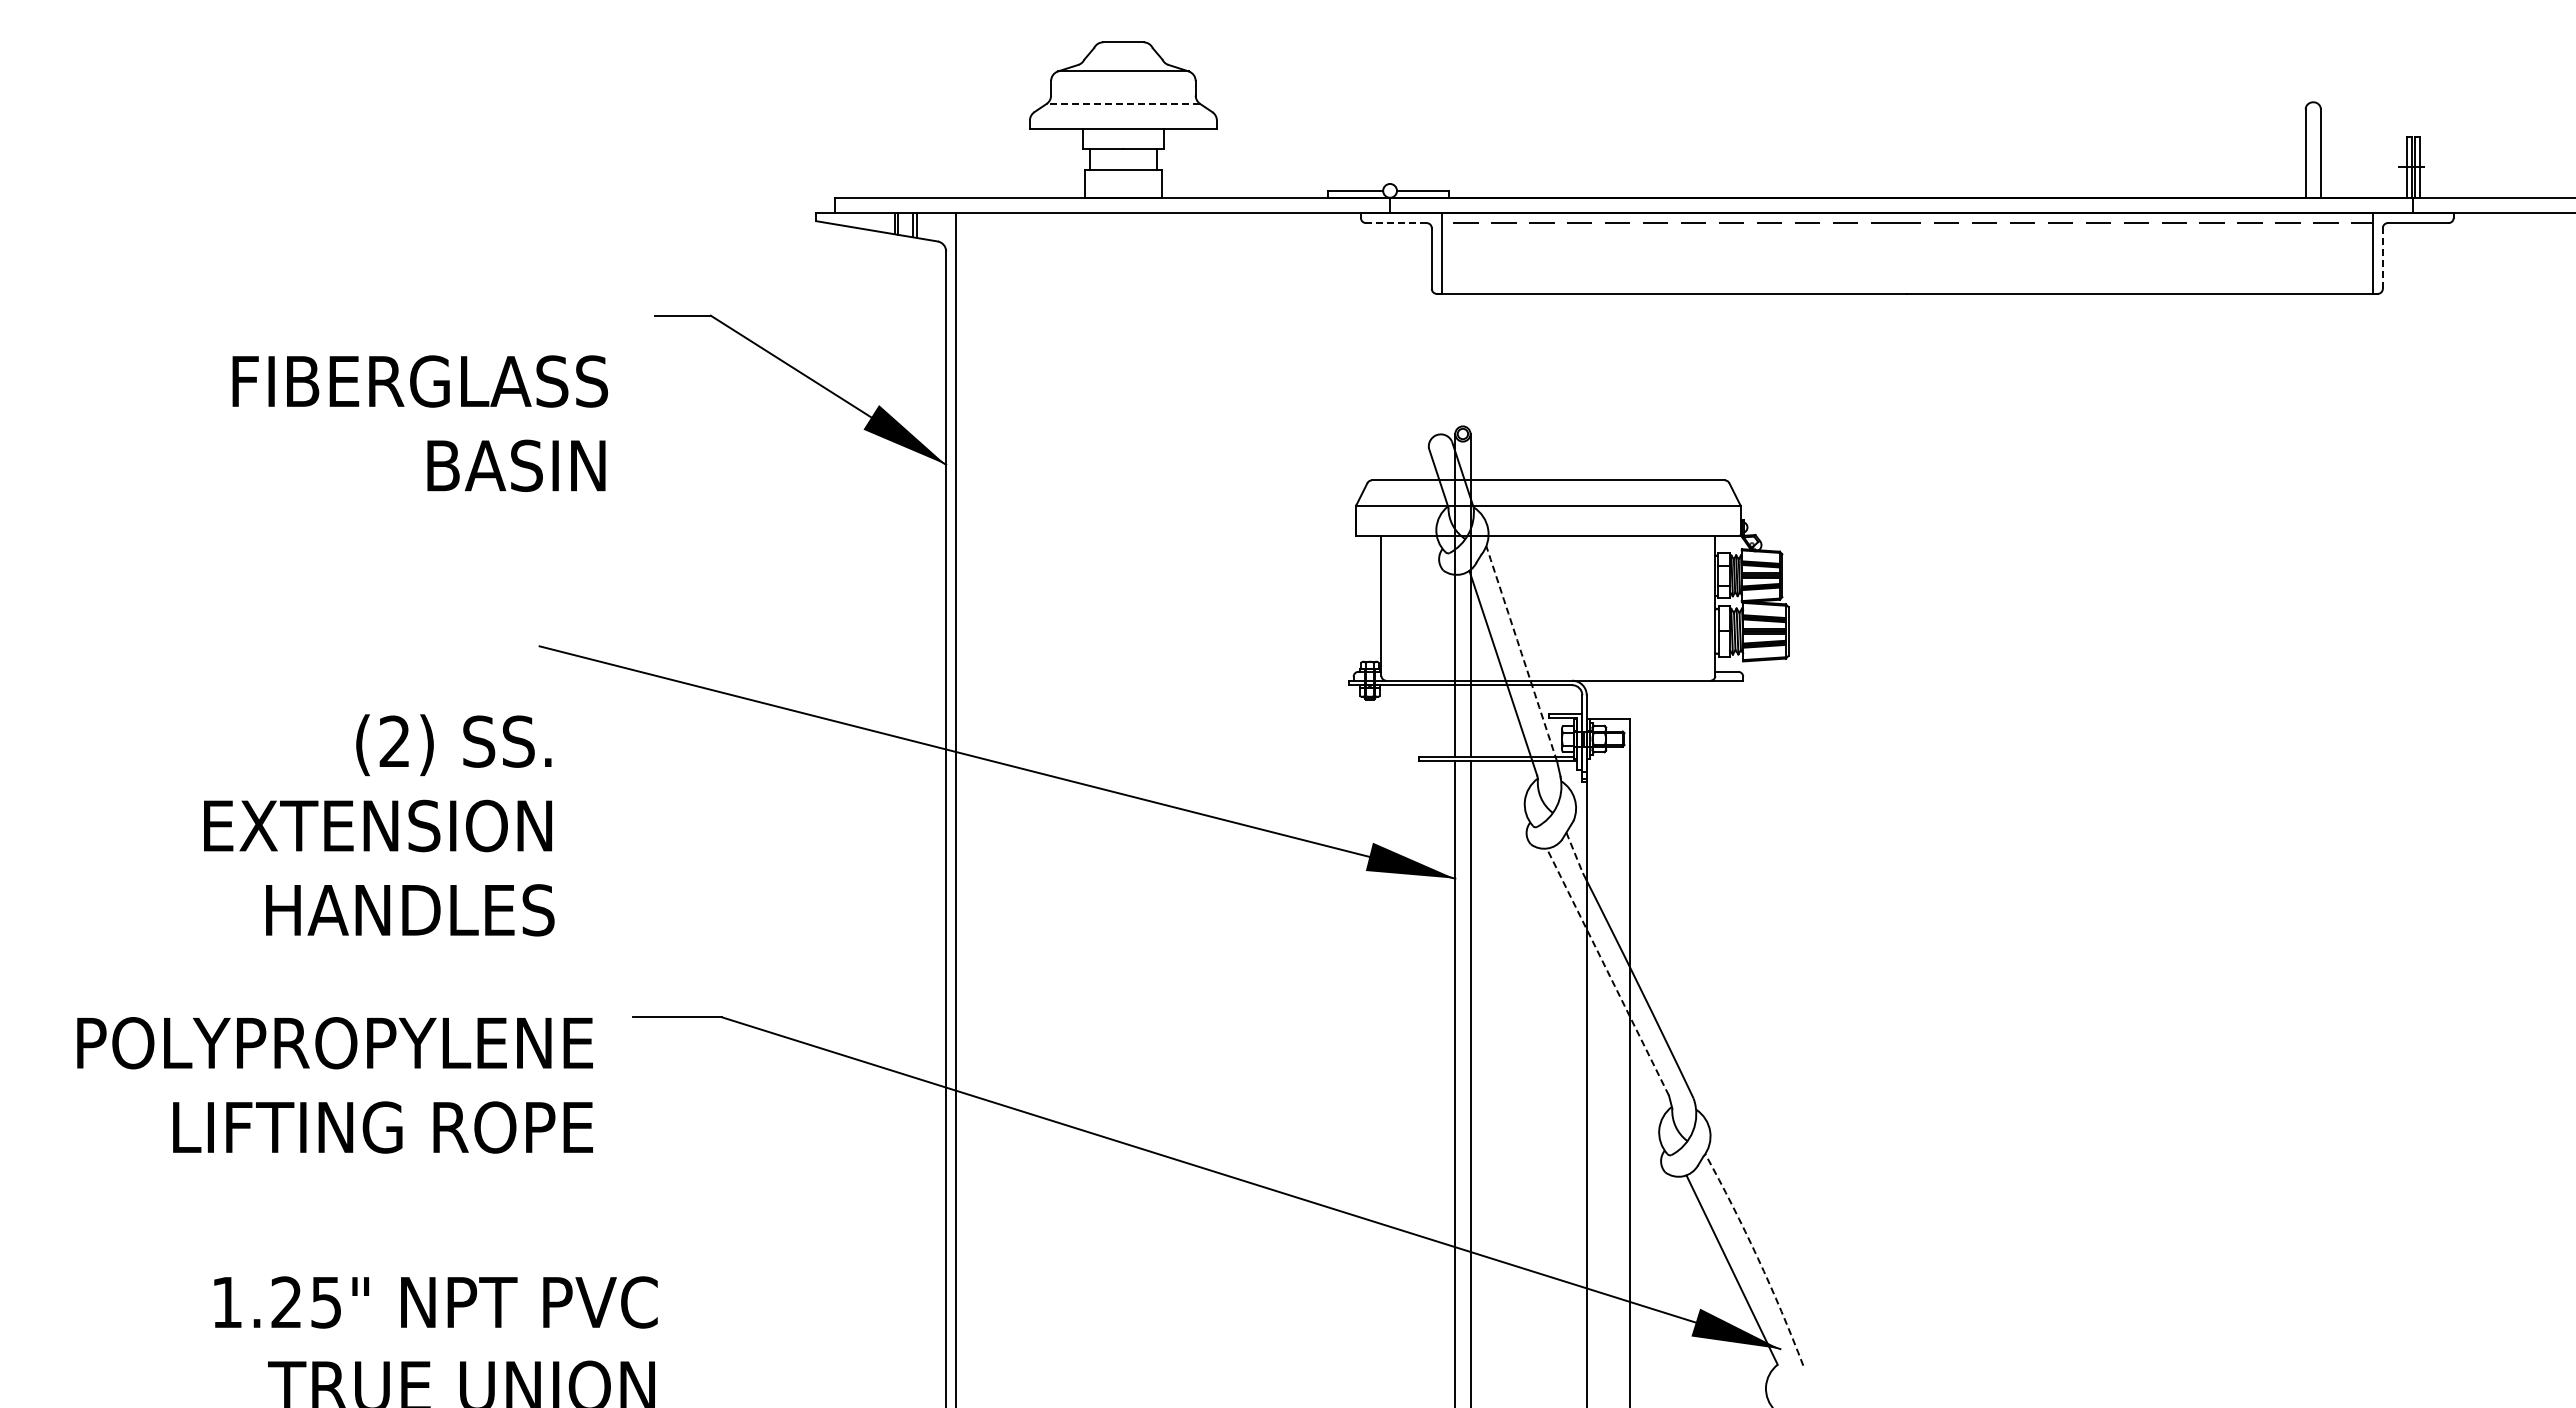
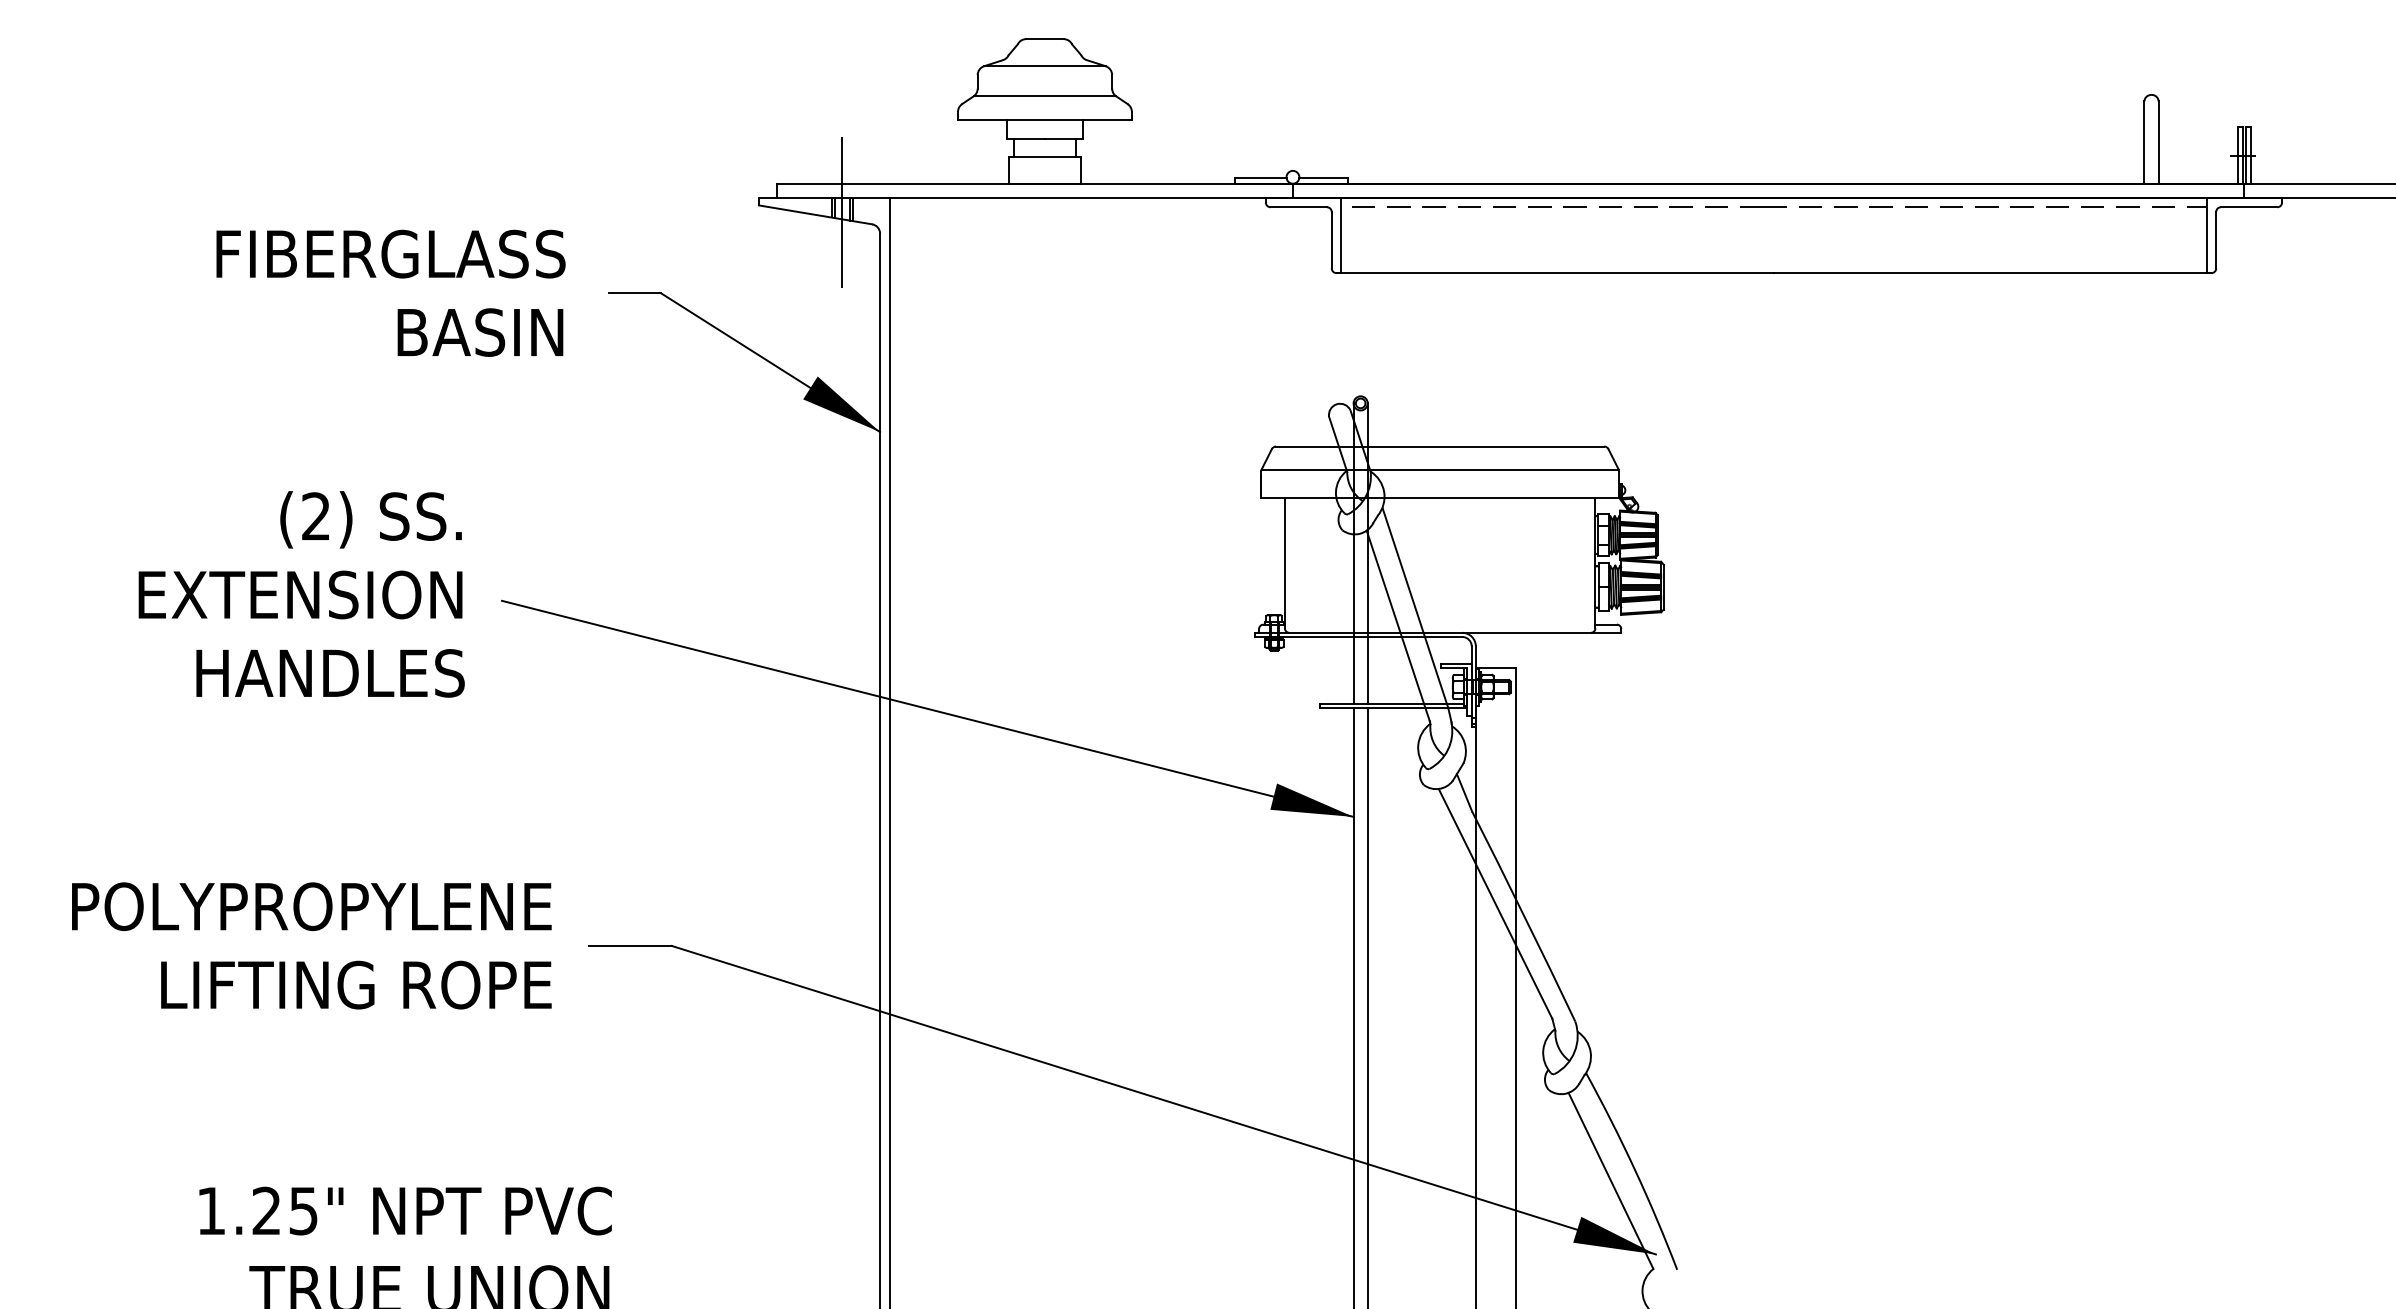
line: (1123, 103) -> (1045, 96), dashed -> solid
line: (1395, 223) -> (1297, 207), dashed -> solid
line: (905, 228) -> (842, 212), added
line: (2382, 258) -> (2215, 240), dashed -> solid
text: (419, 423) -> (390, 293), moved
arc: (1521, 653) -> (1415, 607), dashed -> solid
text: (379, 825) -> (301, 594), moved
line: (1574, 852) -> (1464, 792), dashed -> solid
line: (1607, 972) -> (1495, 904), dashed -> solid
text: (334, 1085) -> (311, 946), moved
arc: (1757, 1258) -> (1634, 1170), dashed -> solid

